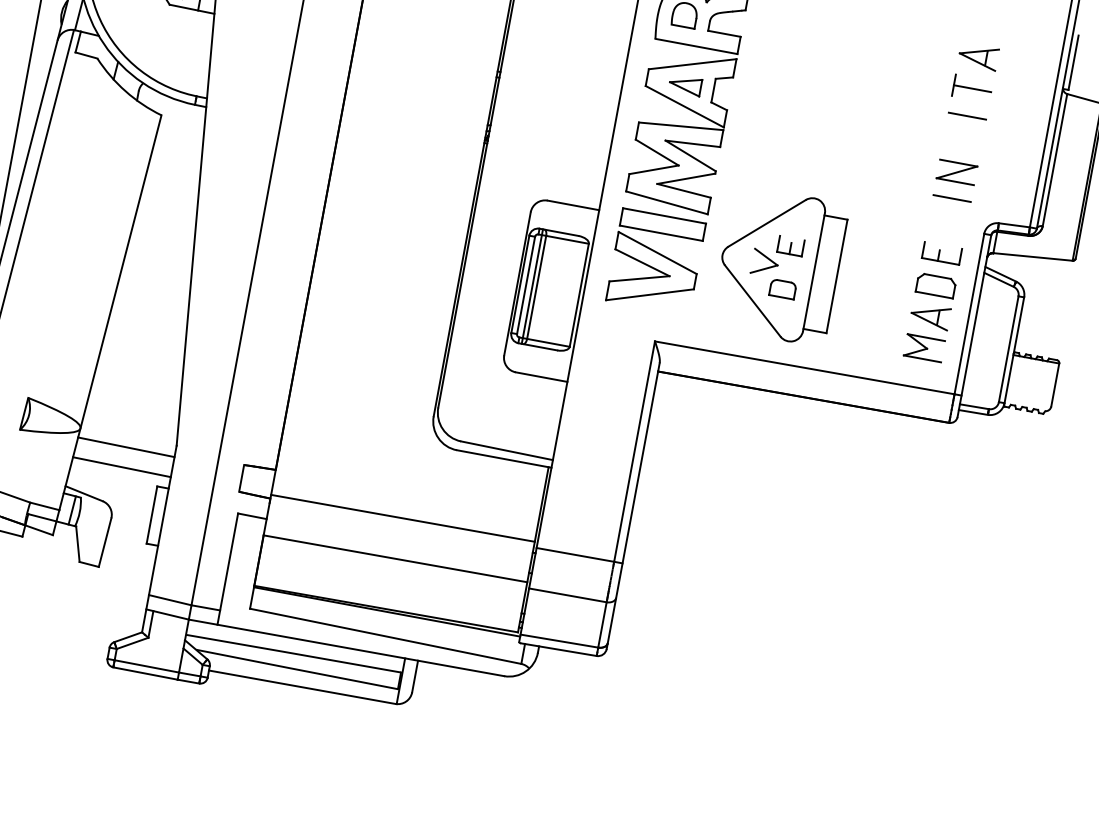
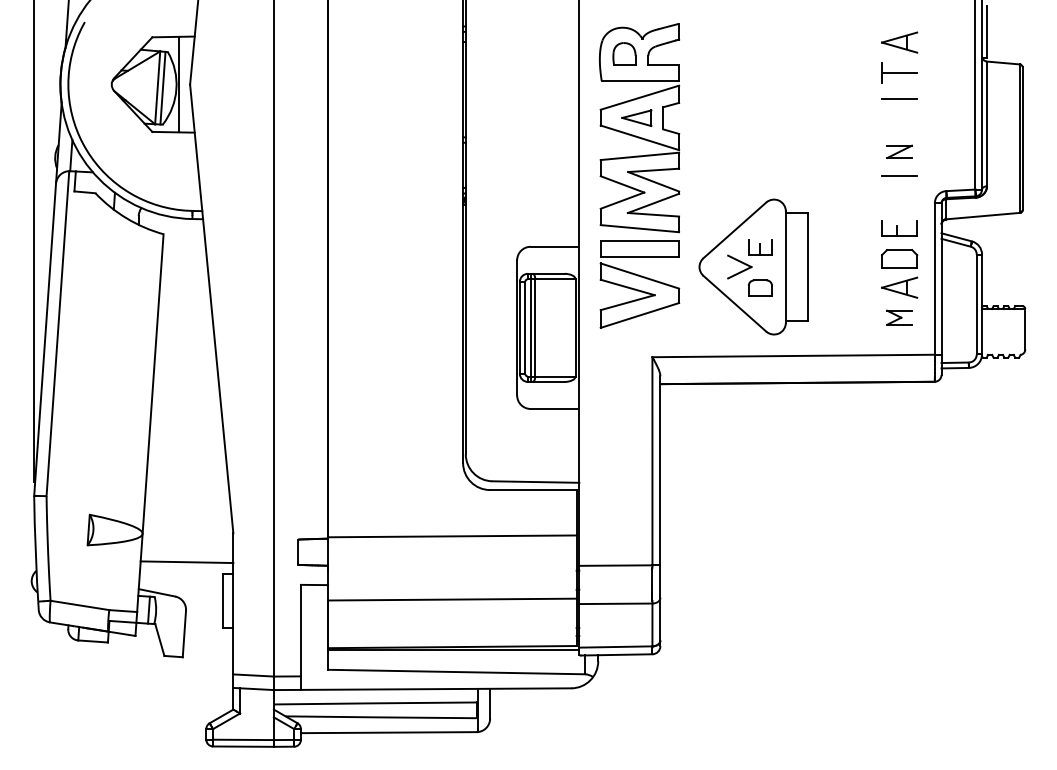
part: (956, 172) -> (899, 151), size x0.7
part: (924, 347) -> (899, 317), size x0.7
line: (126, 447) -> (187, 543), removed
line: (402, 518) -> (451, 536), moved

